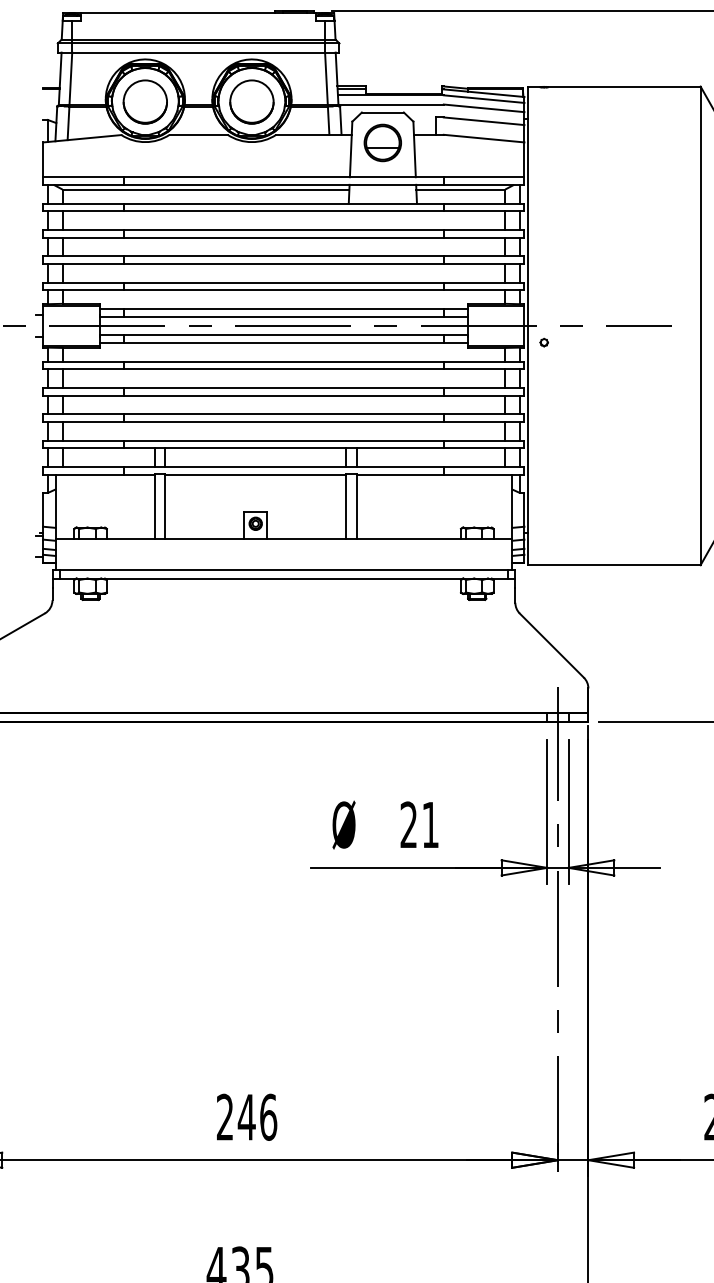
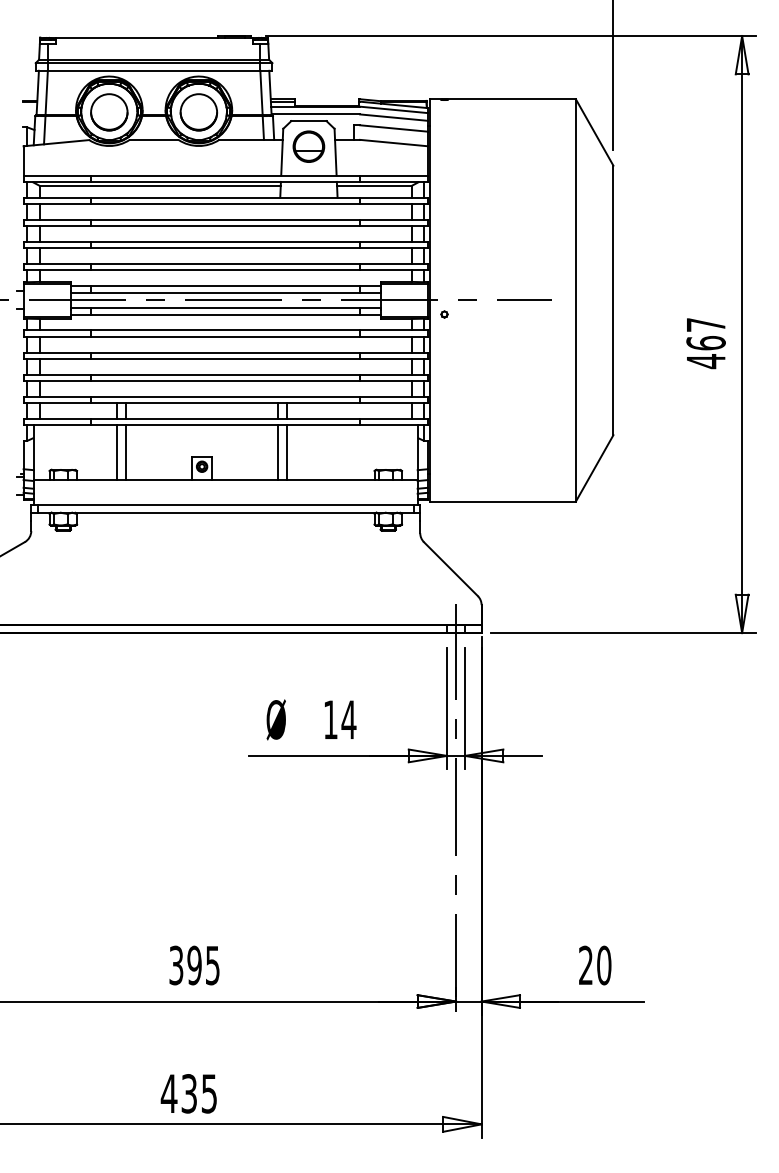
text: (419, 824) -> (339, 719), 21 -> 14
text: (246, 1117) -> (194, 965), 246 -> 395

